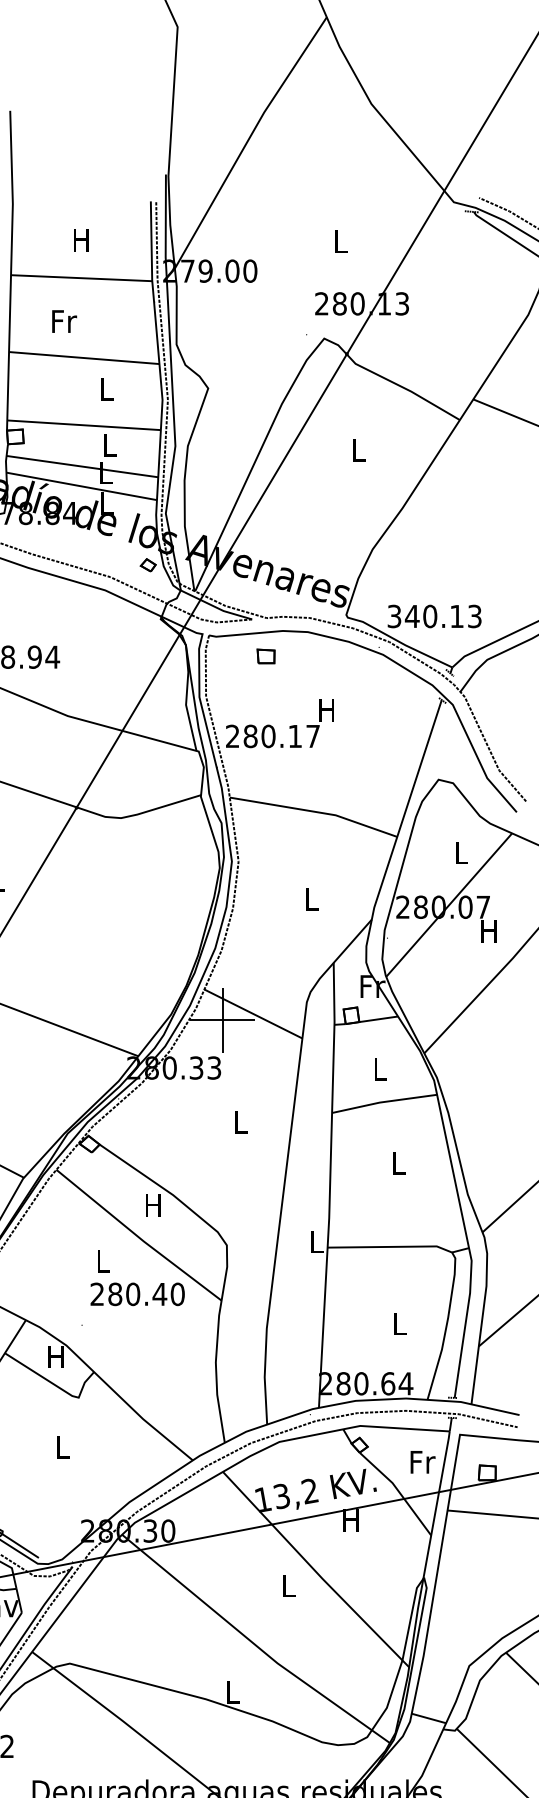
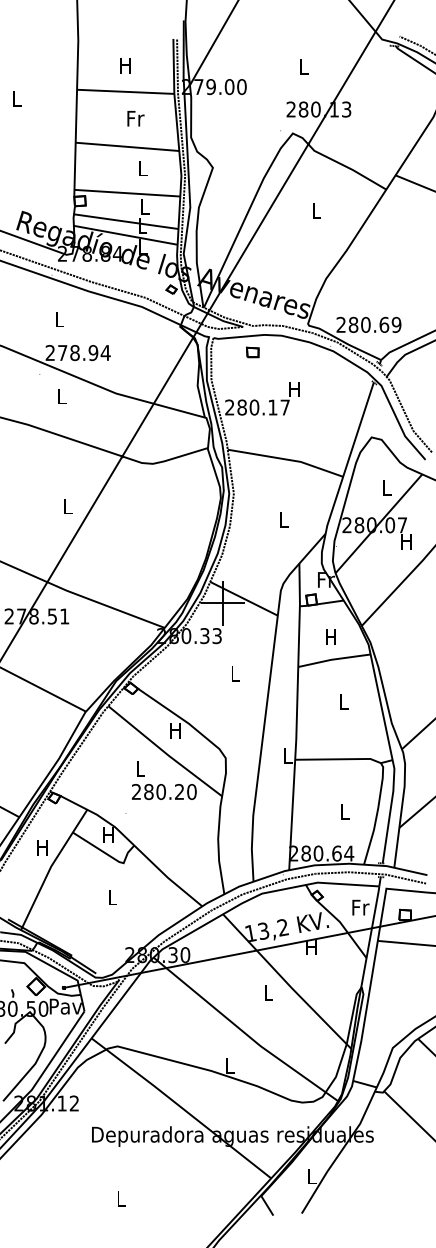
text: (63, 321) -> (135, 118), moved
text: (434, 615) -> (368, 324), 340.13 -> 280.69
text: (378, 1068) -> (330, 636), L -> H
text: (159, 1293) -> (179, 791), 280.40 -> 280.20

